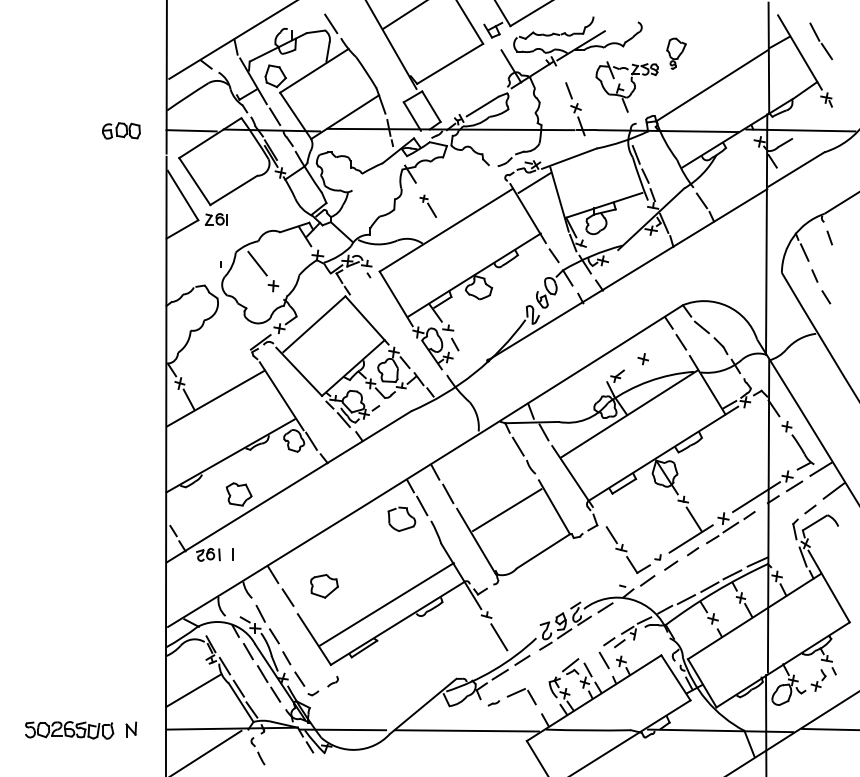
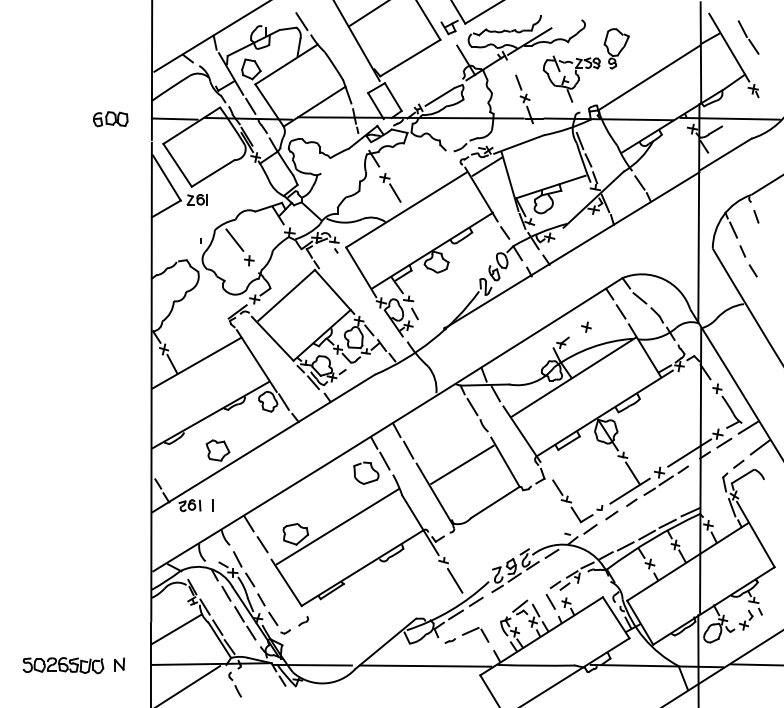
part: (676, 53) -> (616, 48), size x1.43
part: (428, 205) -> (390, 187), size x1.43
line: (386, 604) -> (337, 526), moved

